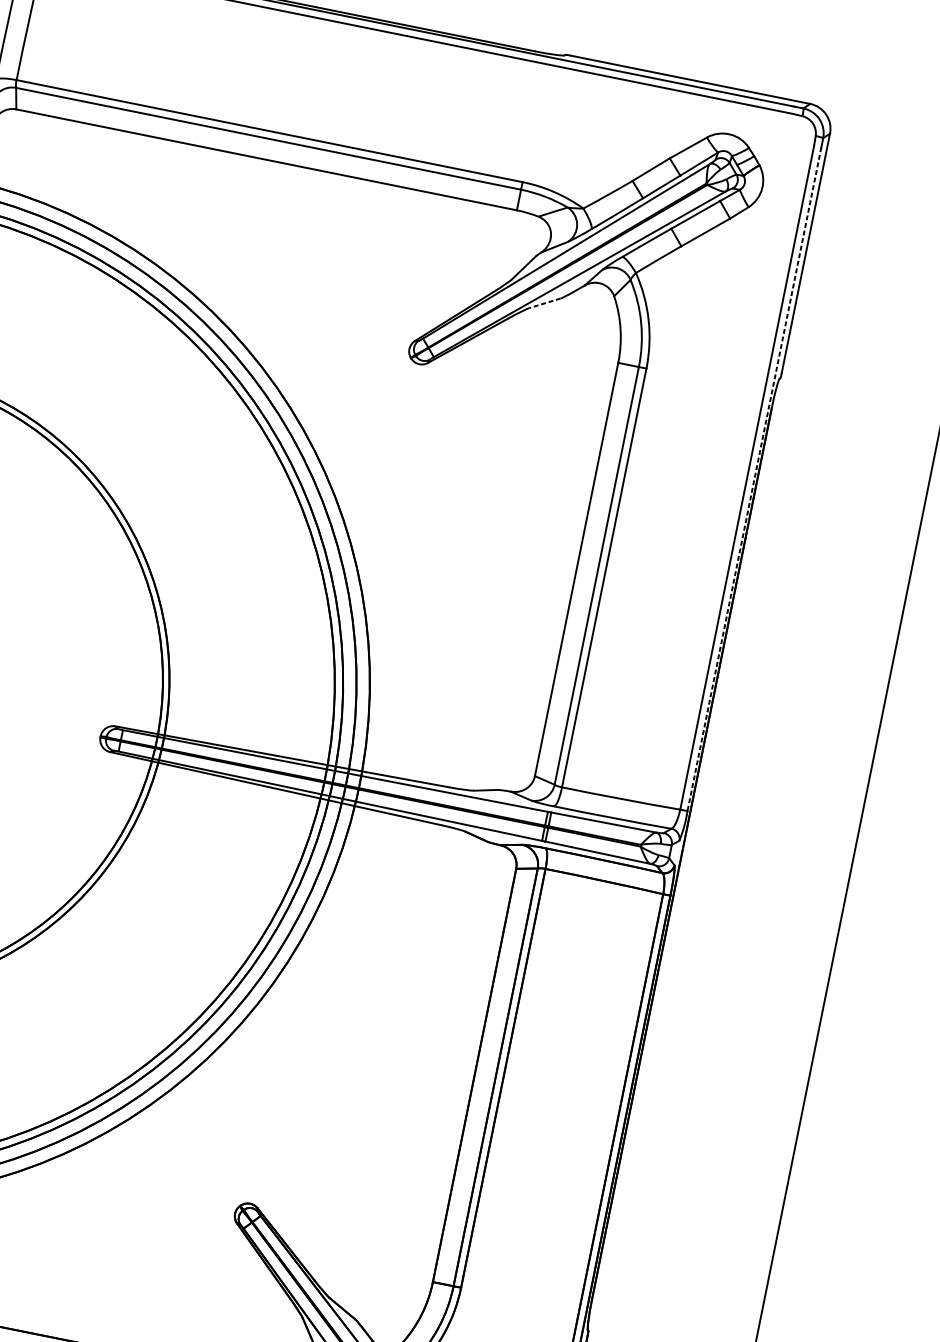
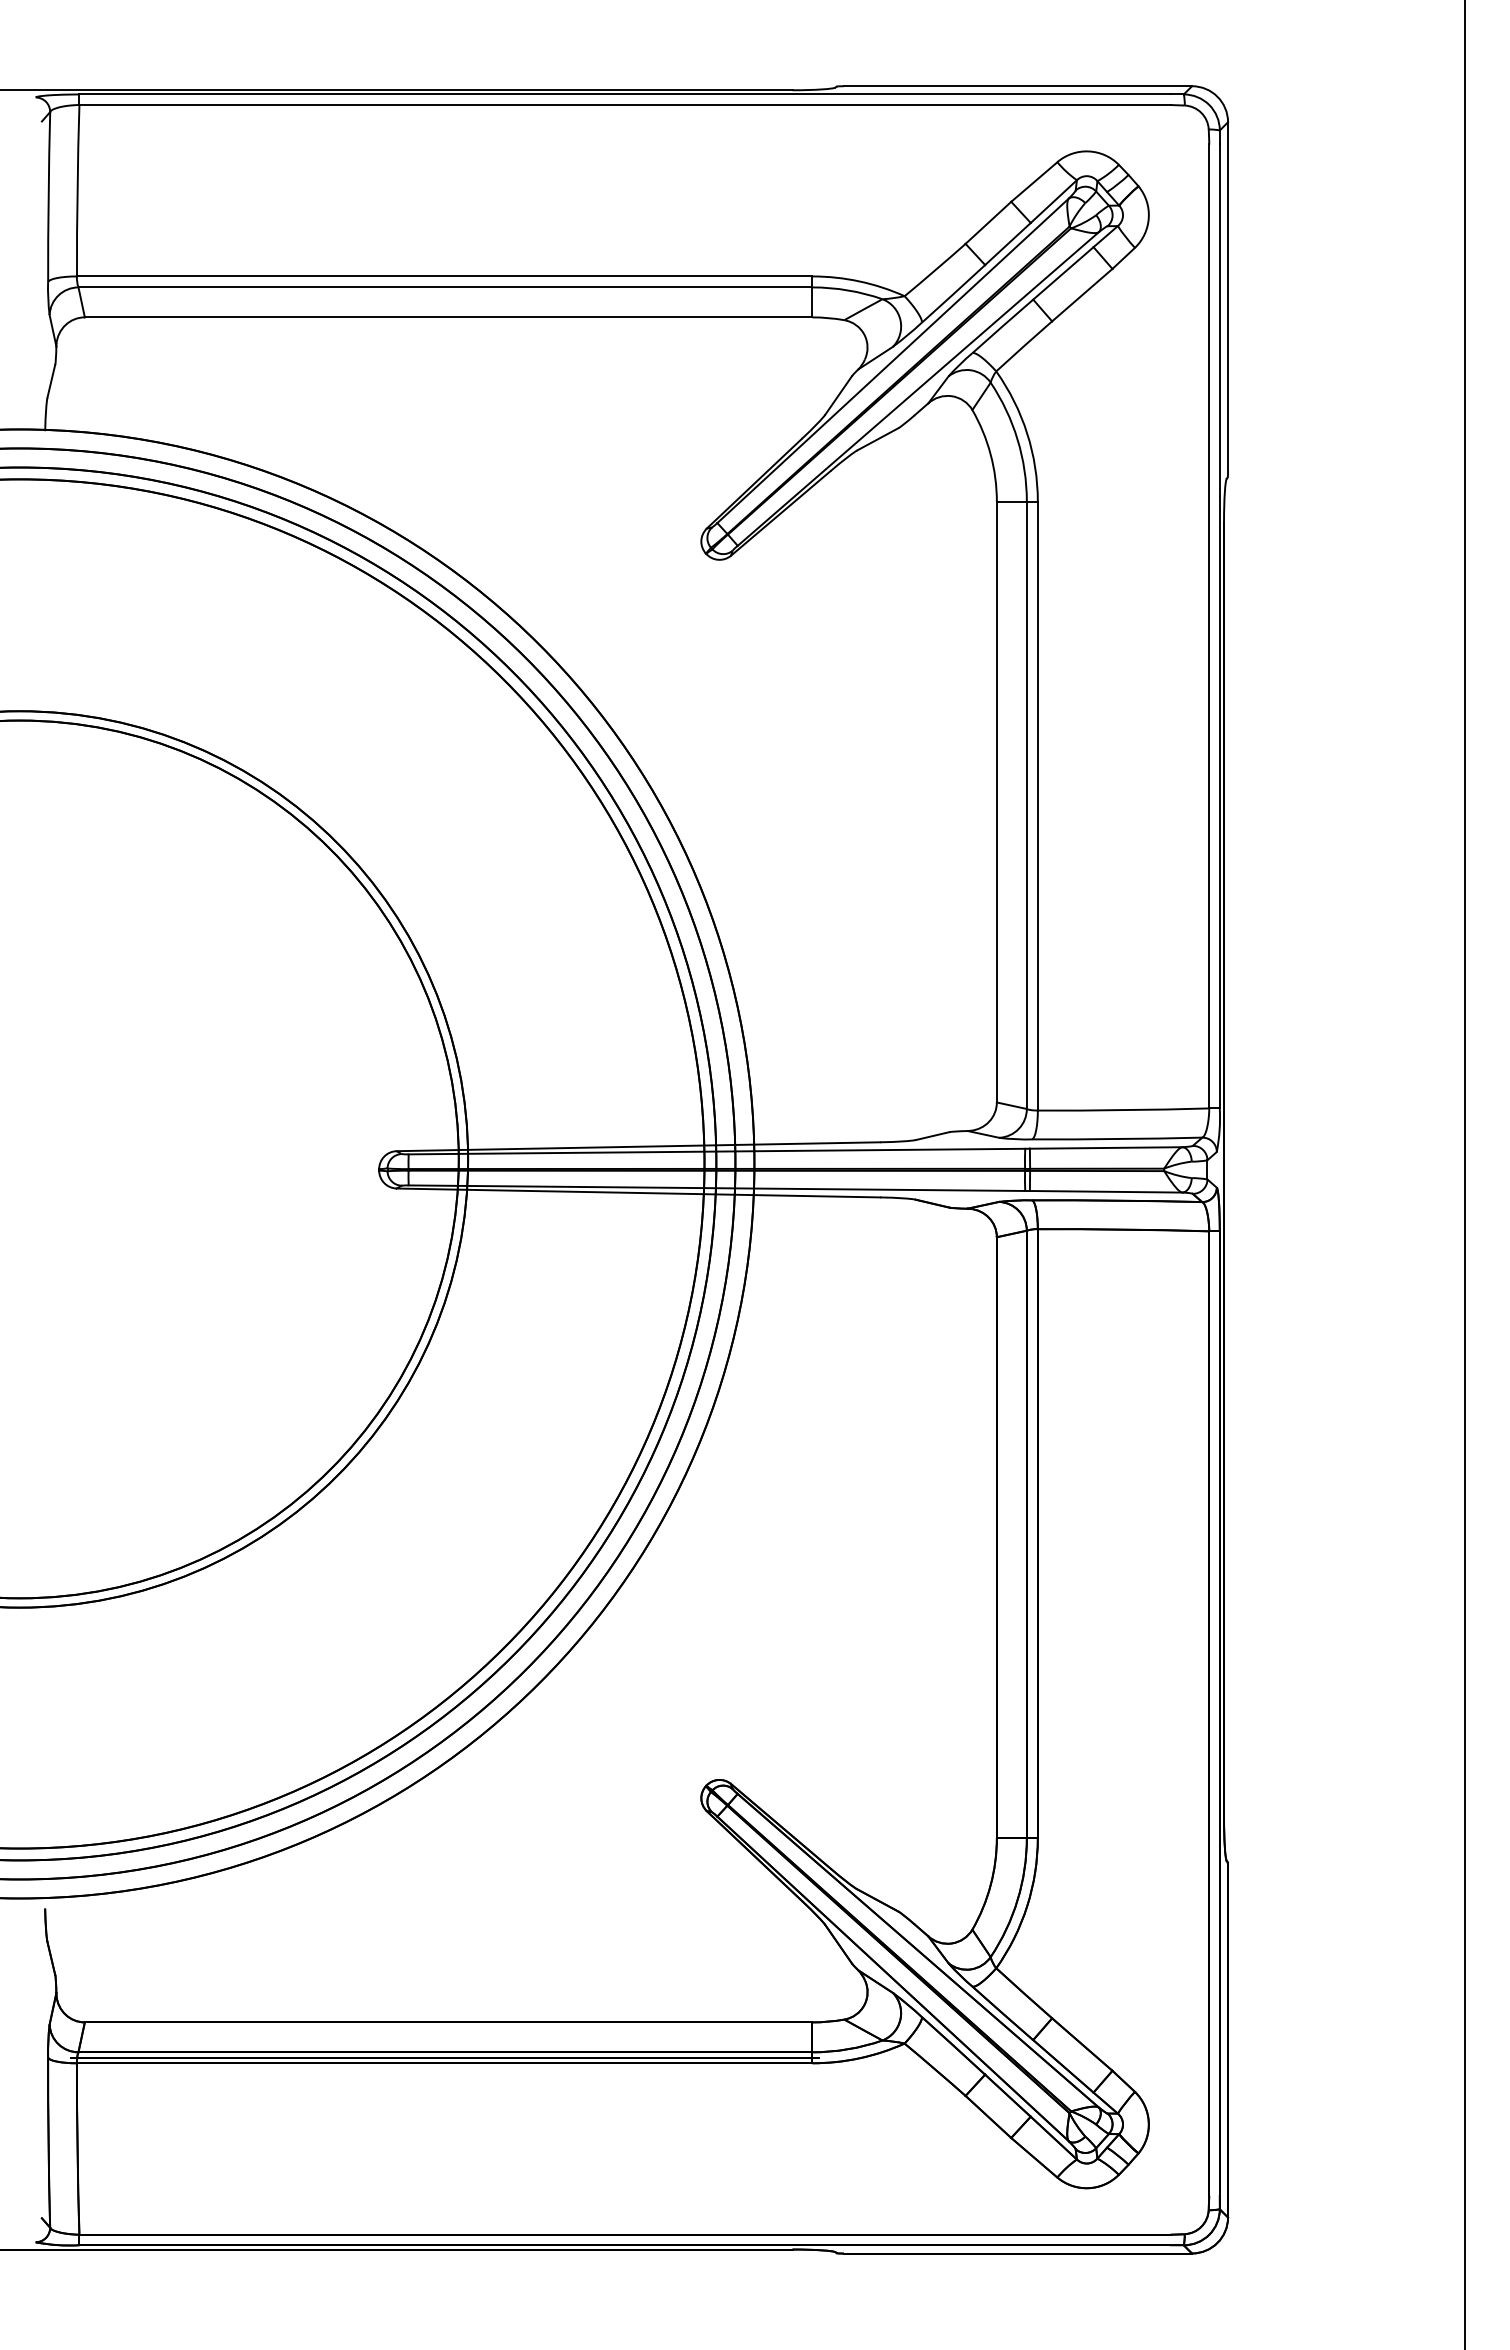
line: (544, 303) -> (877, 439), dashed -> solid
line: (754, 479) -> (1219, 626), dashed -> solid

